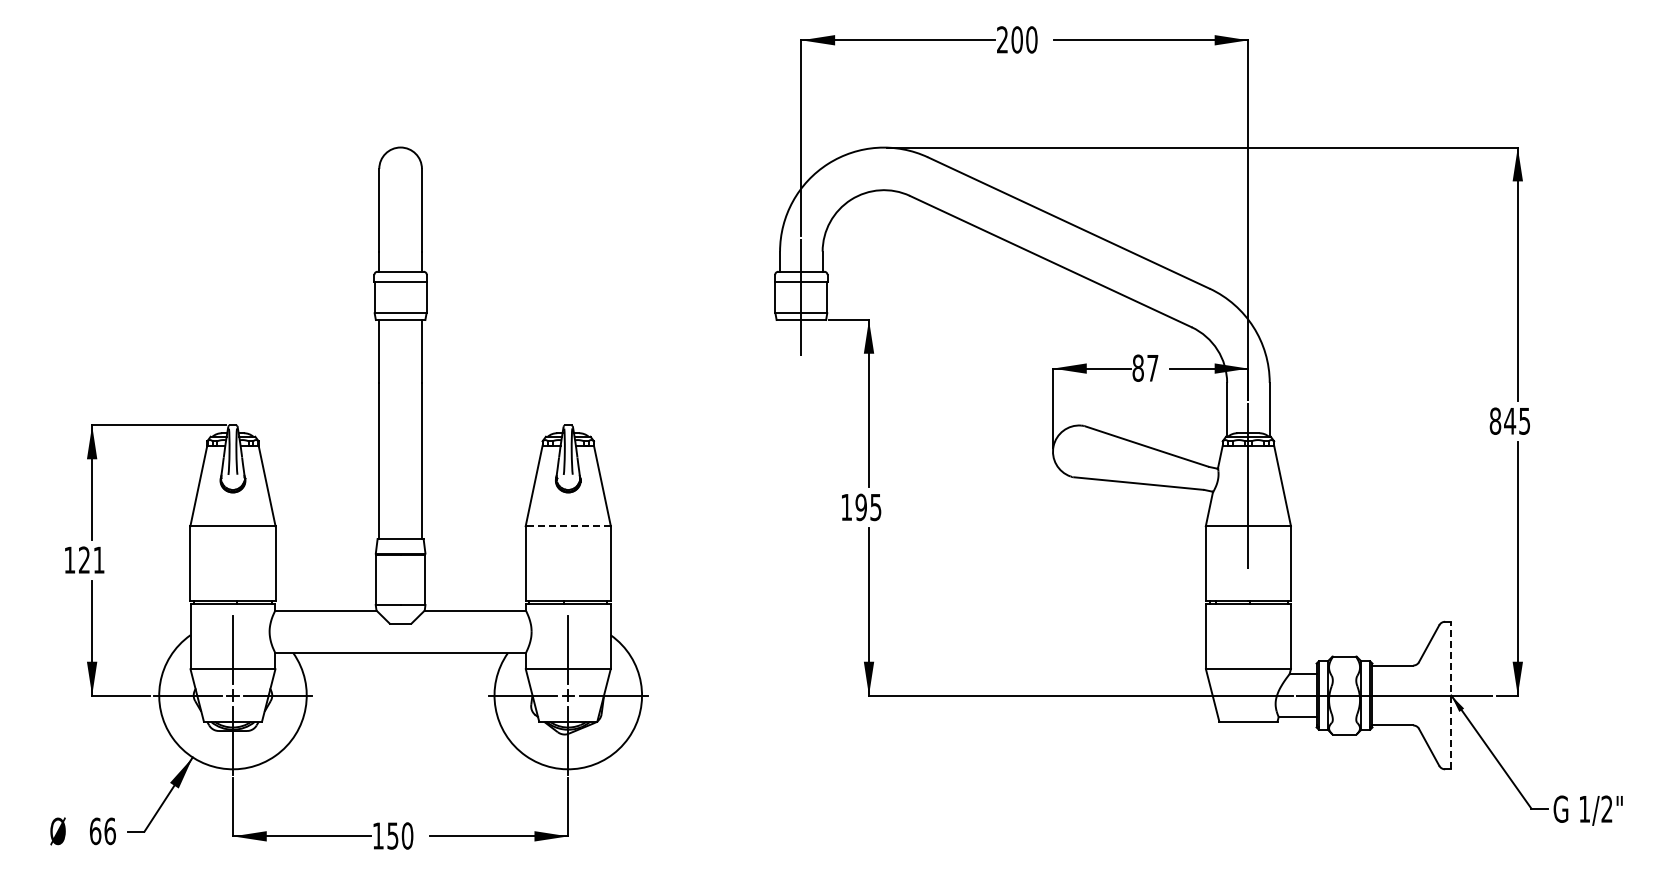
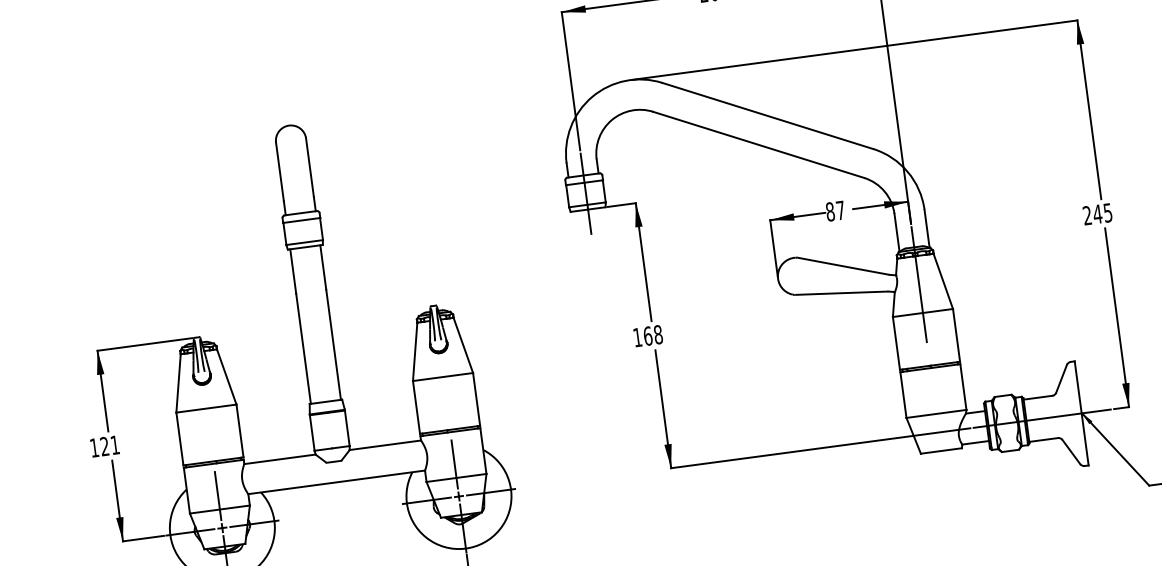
text: (1495, 420) -> (1087, 215), 845 -> 245
text: (868, 507) -> (653, 335), 195 -> 168
line: (568, 526) -> (443, 377), dashed -> solid
line: (1450, 695) -> (1081, 413), dashed -> solid

